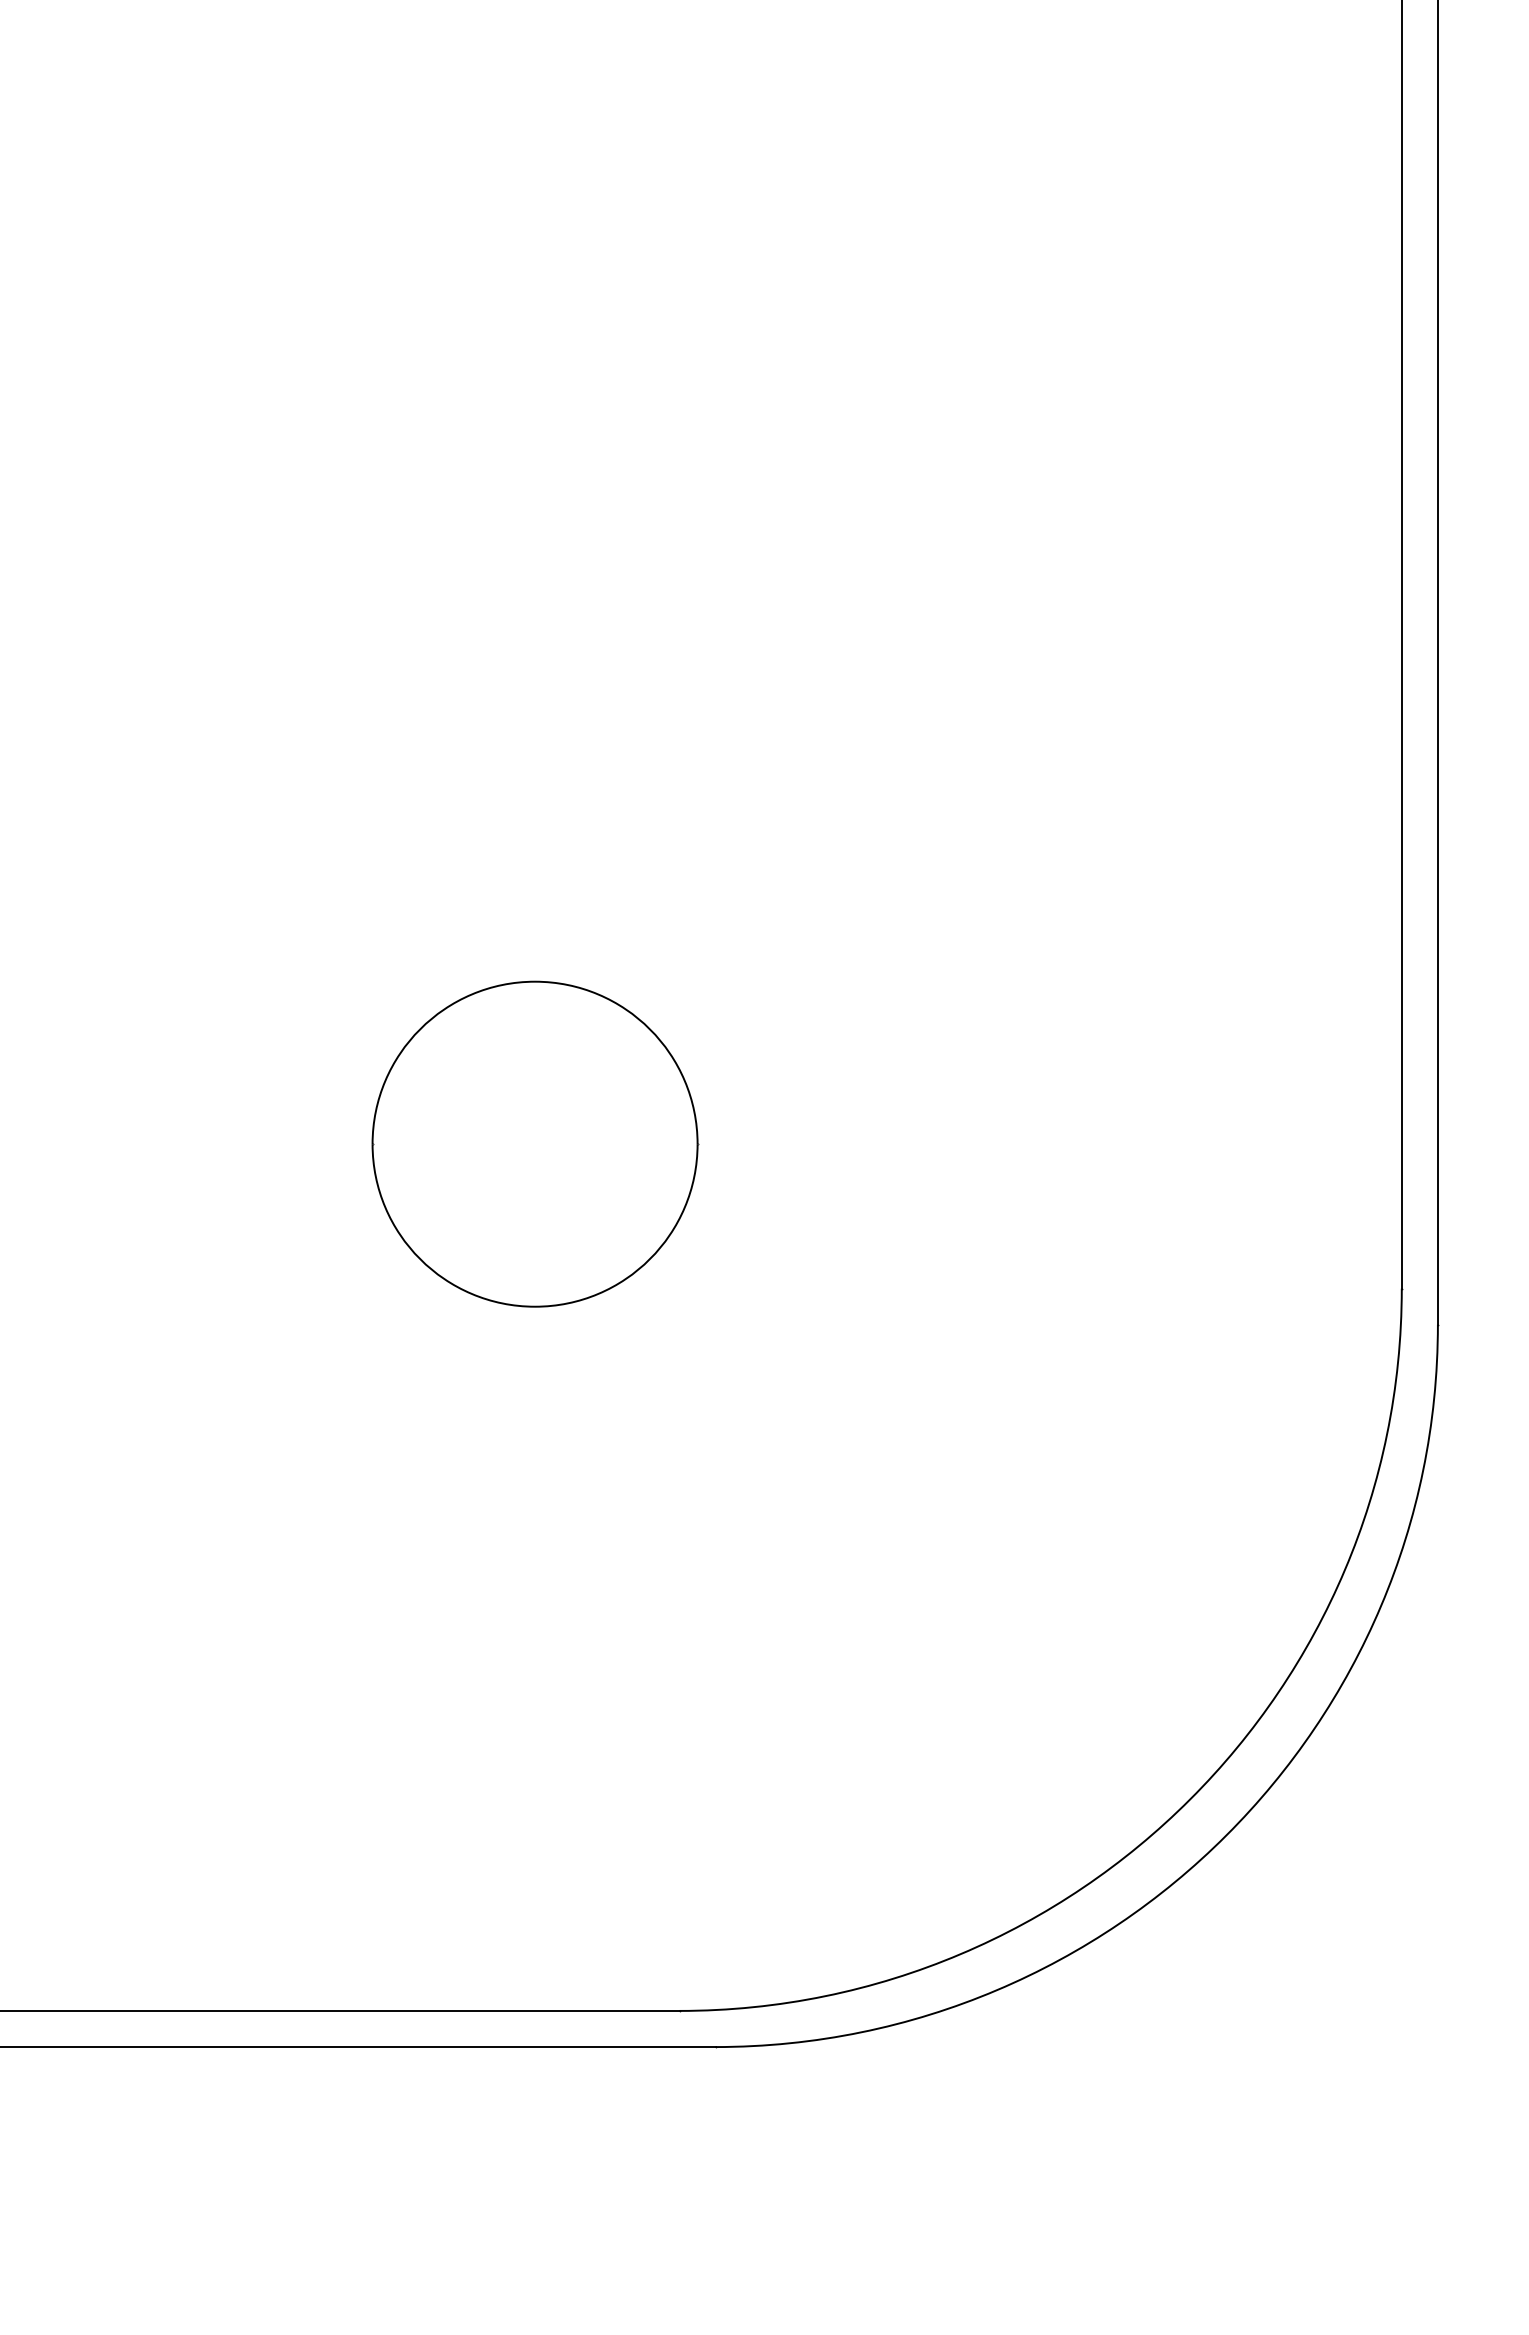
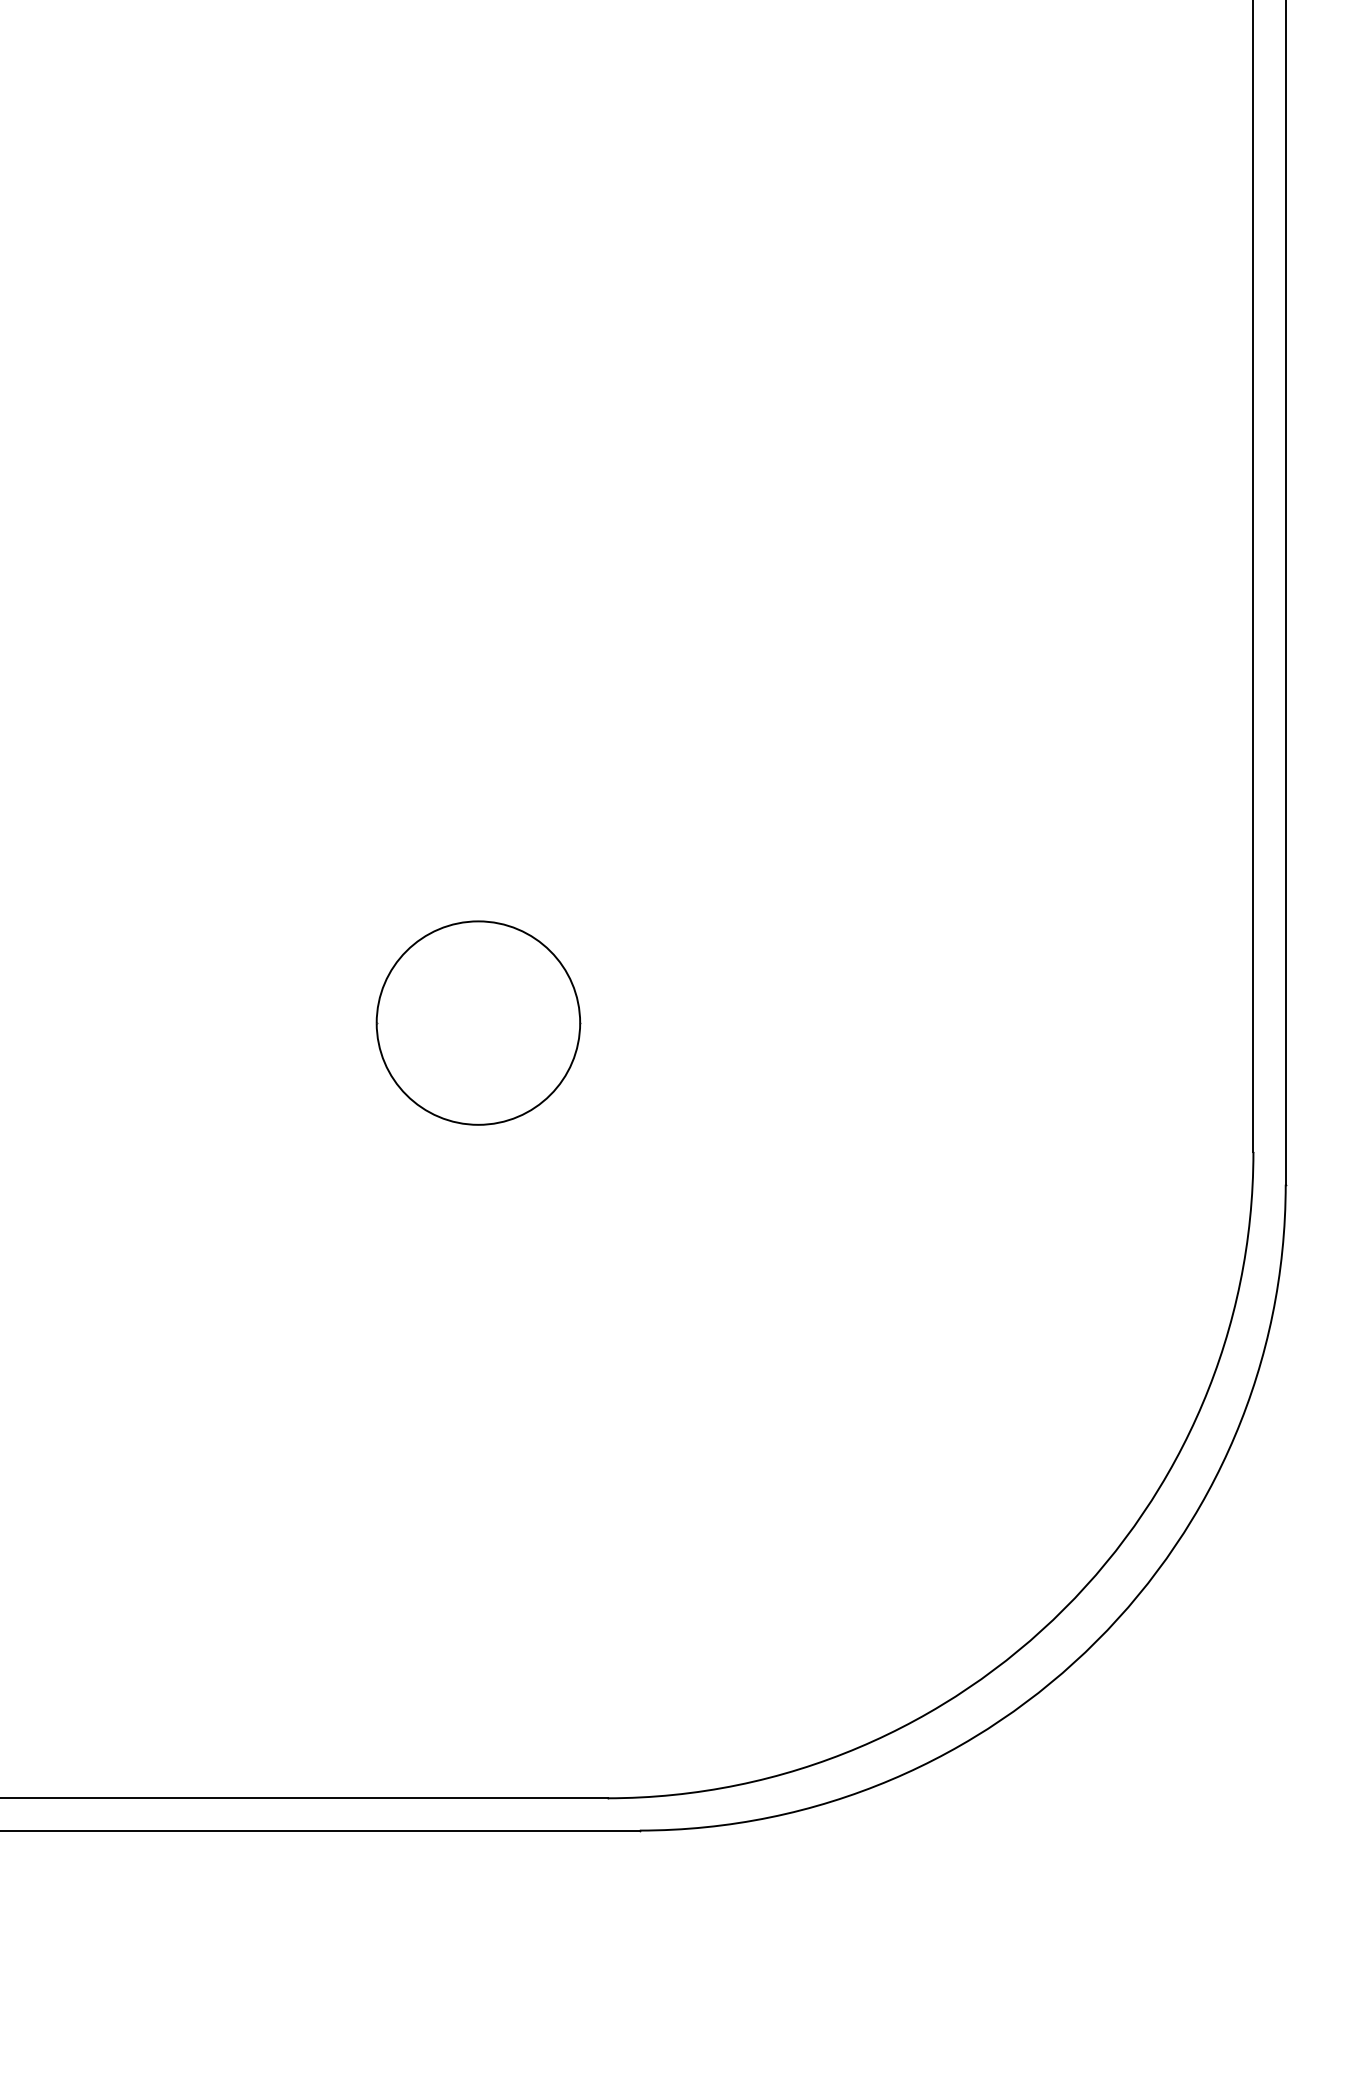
part: (535, 1143) -> (478, 1022), size x0.7

